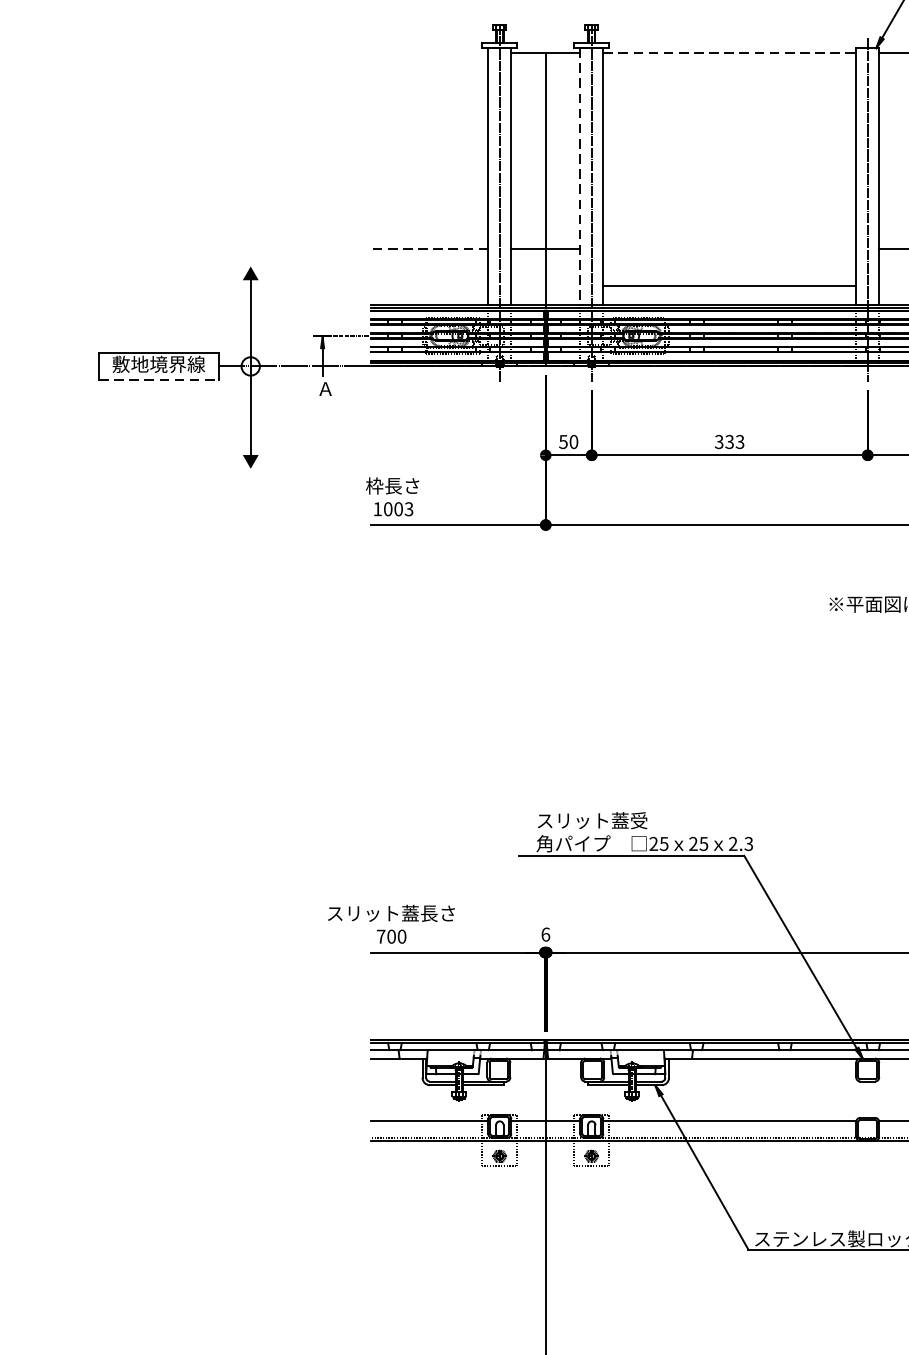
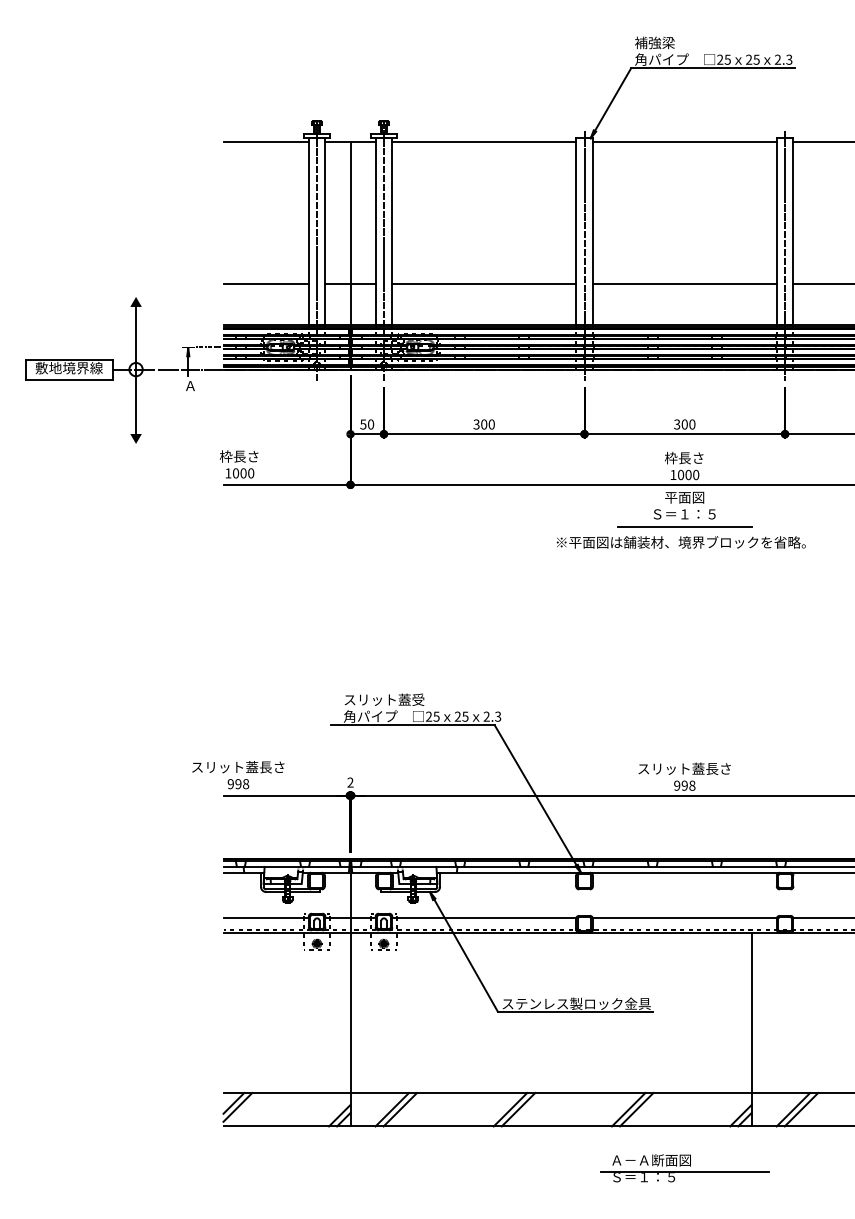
line: (428, 52) -> (265, 141), added
line: (730, 52) -> (484, 141), dashed -> solid
line: (580, 177) -> (375, 232), dashed -> solid
line: (430, 247) -> (266, 283), dashed -> solid
line: (730, 285) -> (484, 283), moved
line: (159, 380) -> (69, 379), dashed -> solid
text: (734, 441) -> (487, 424), 333 -> 300
text: (409, 509) -> (251, 473), 1003 -> 1000
text: (545, 934) -> (350, 782), 6 -> 2
text: (391, 937) -> (238, 784), 700 -> 998

